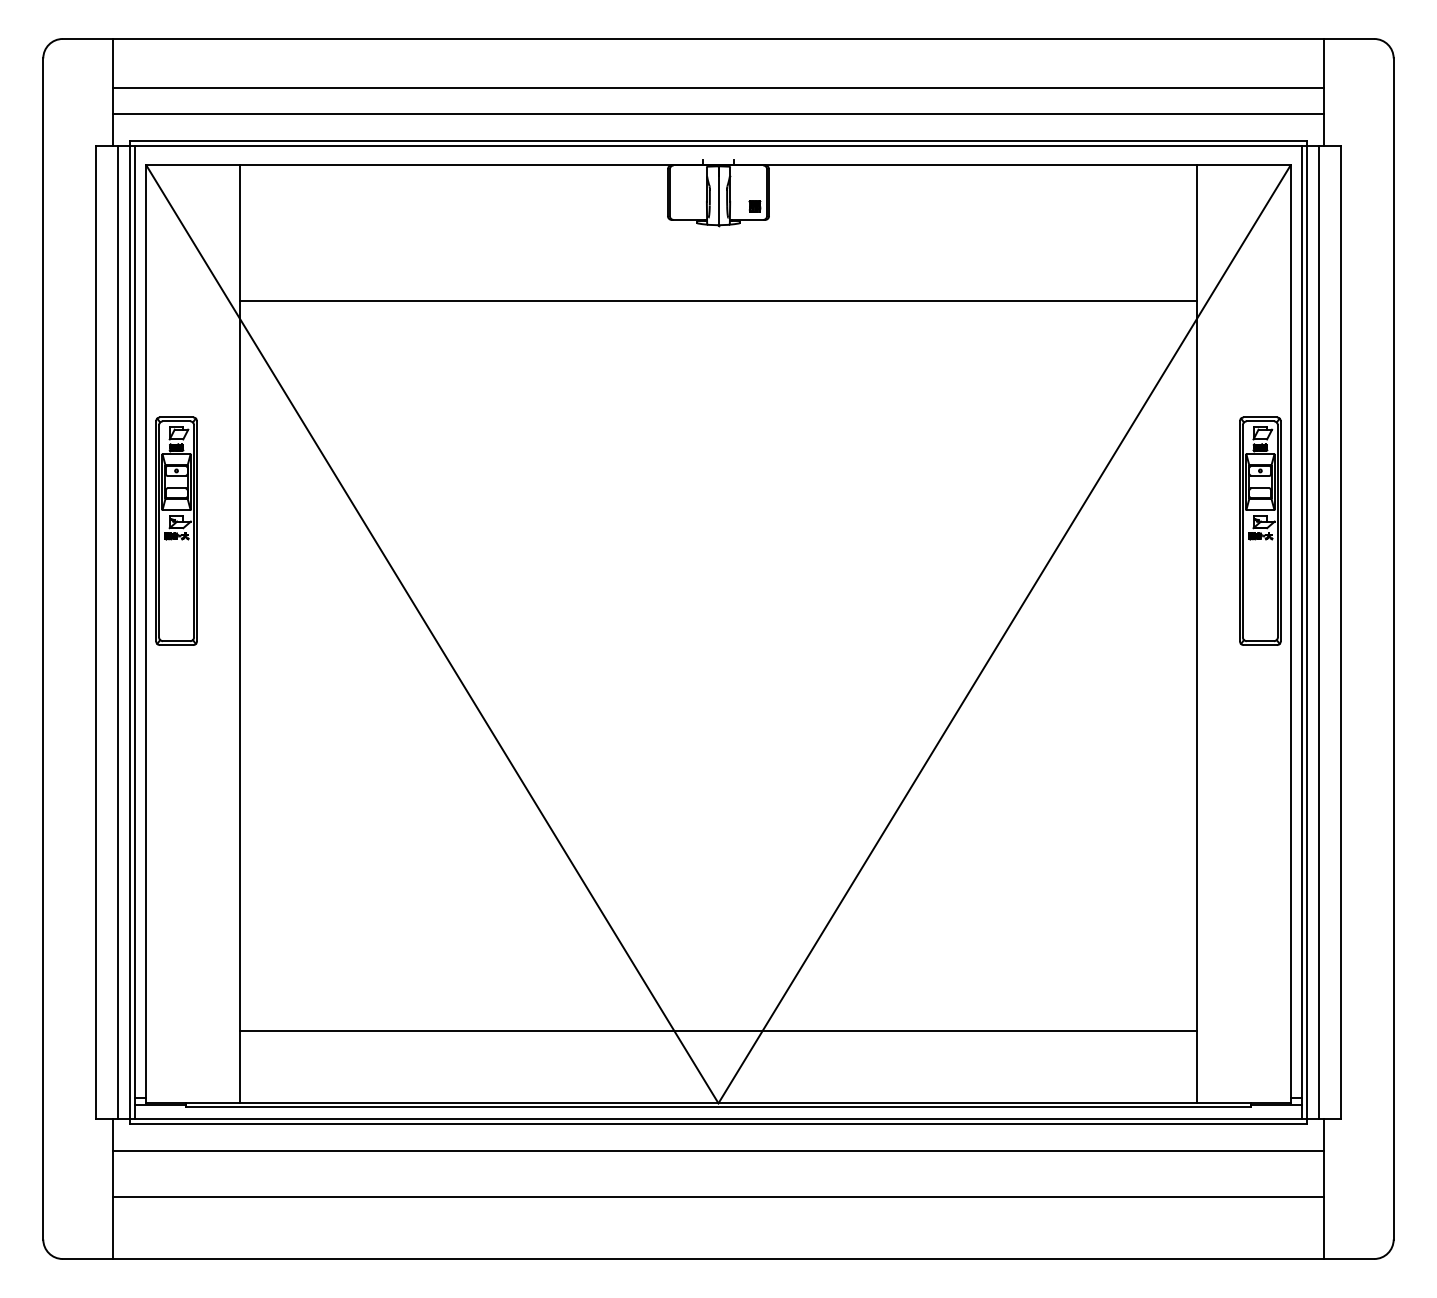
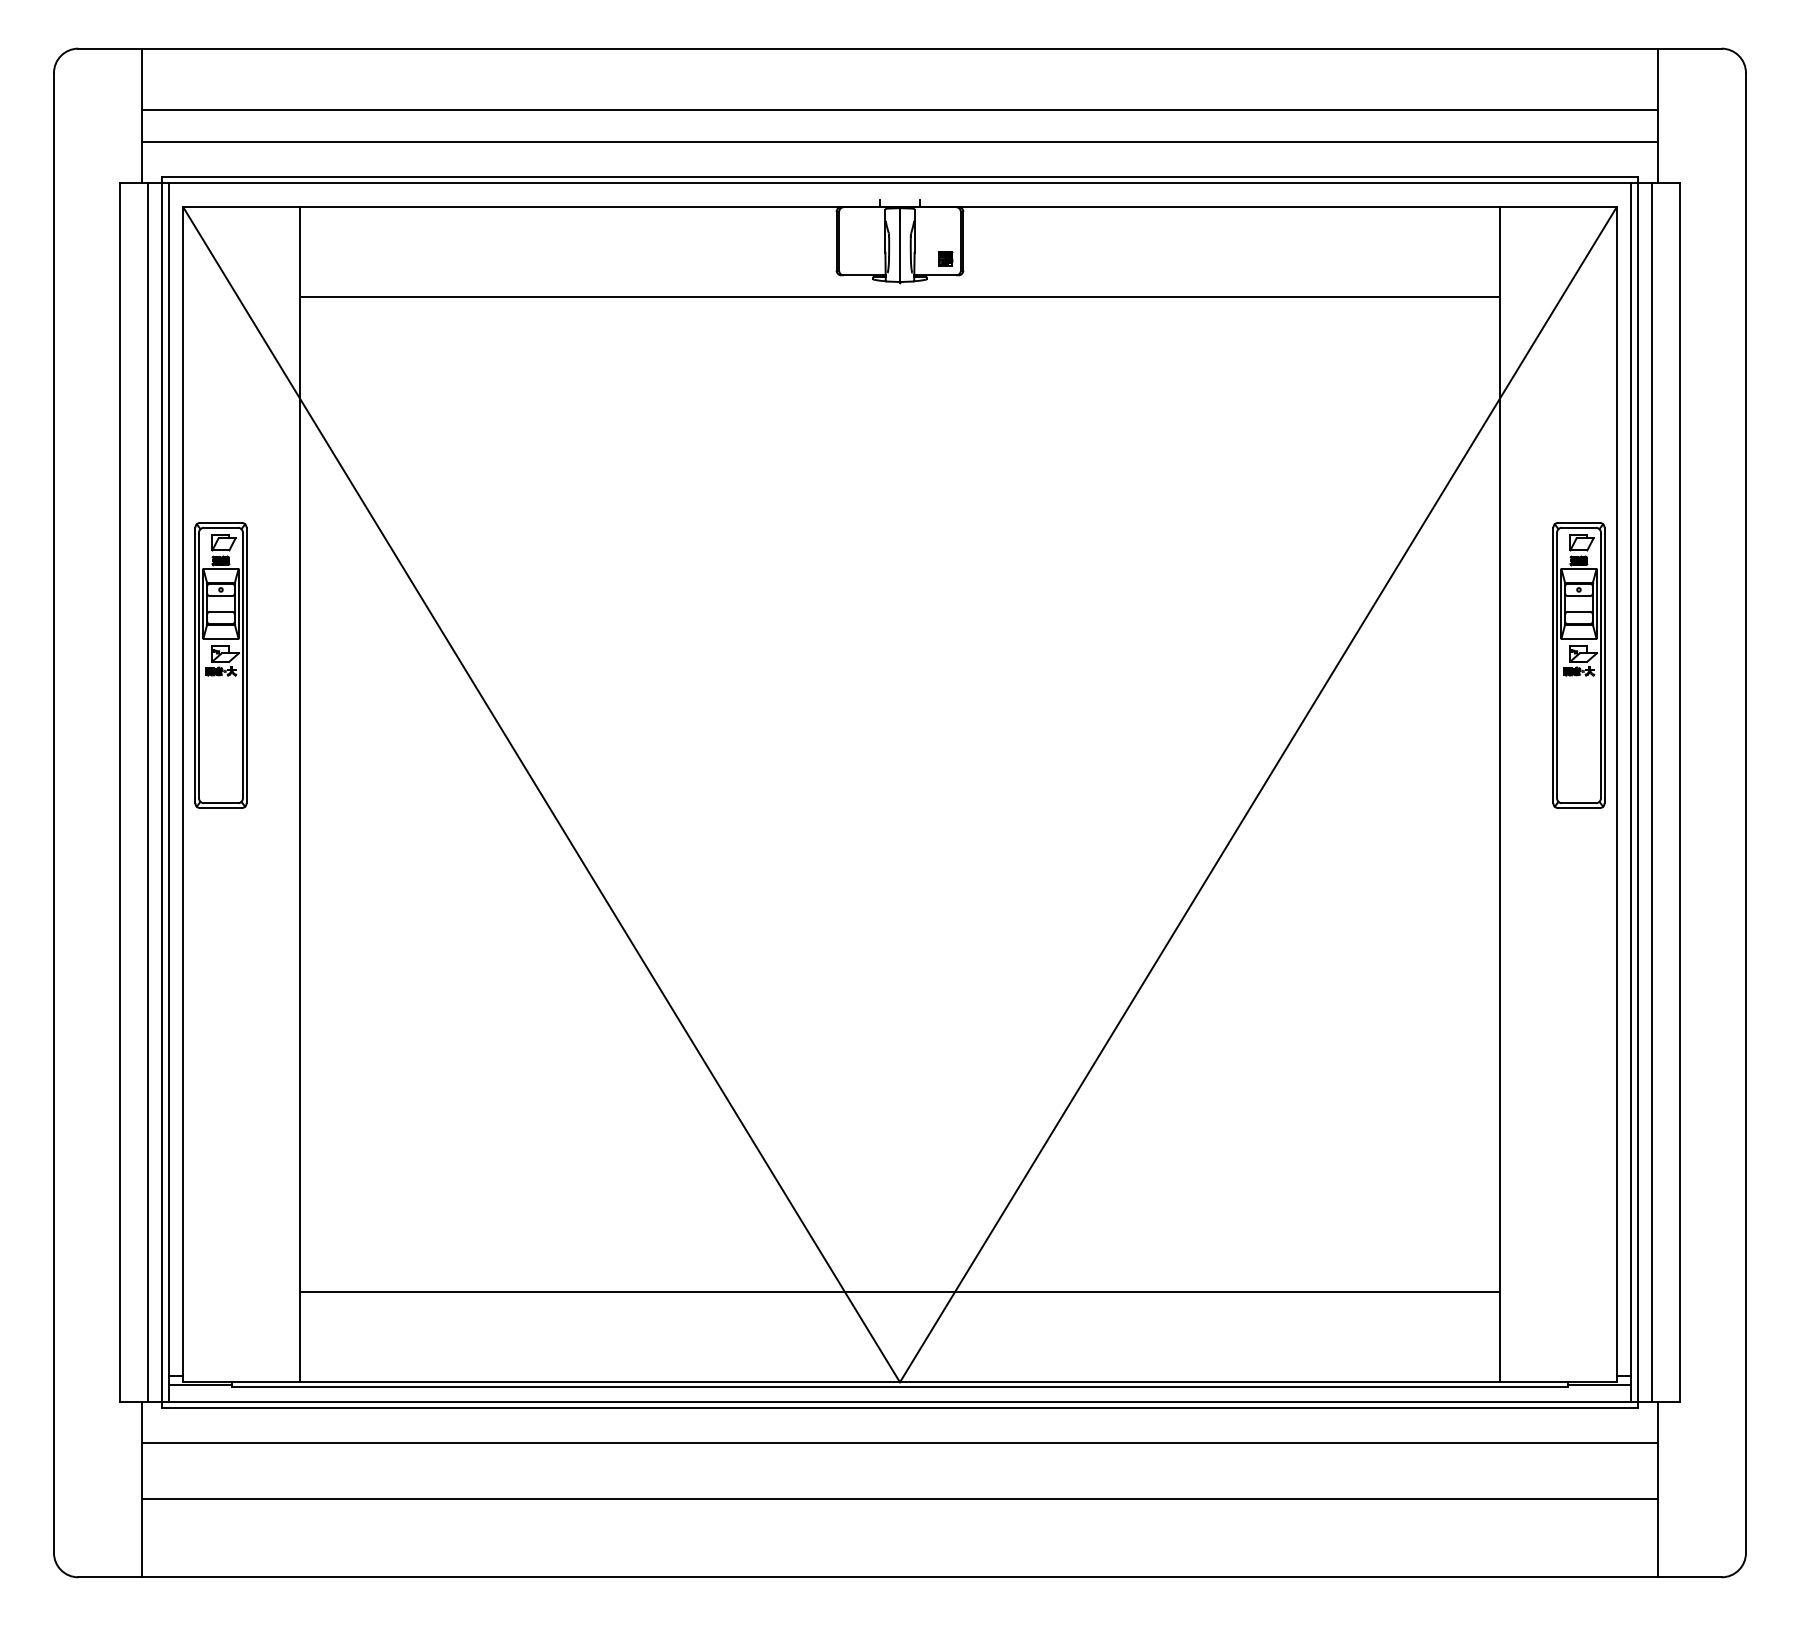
line: (718, 301) -> (899, 297), moved

